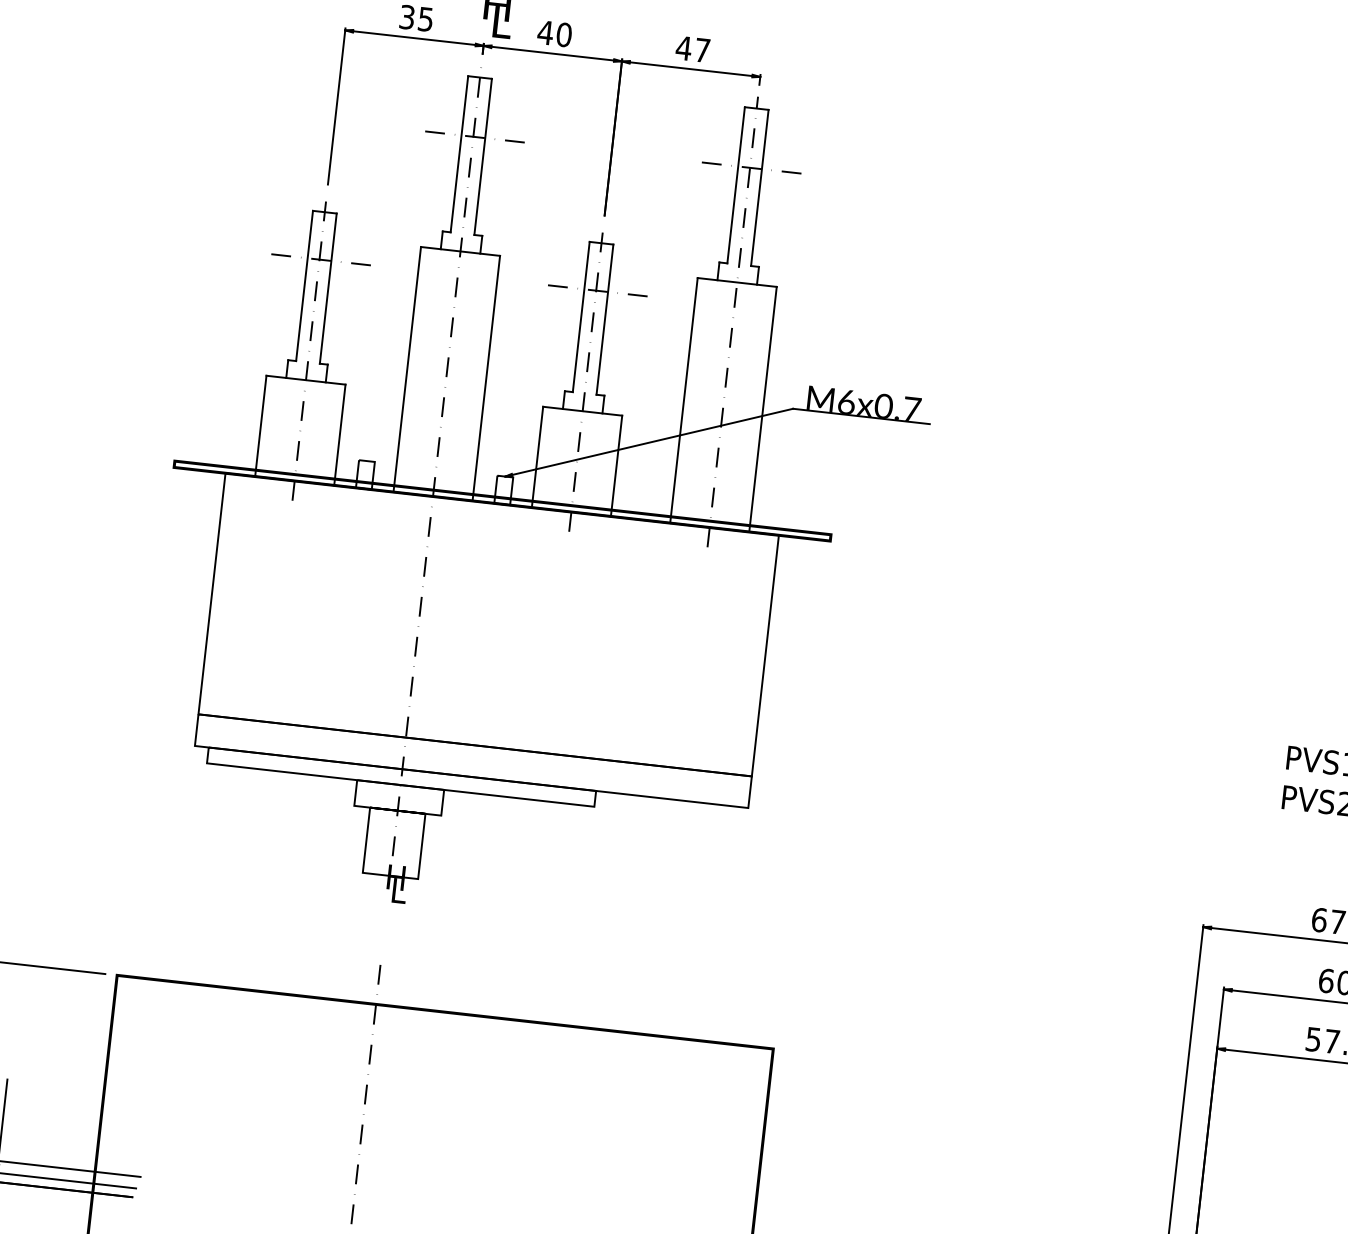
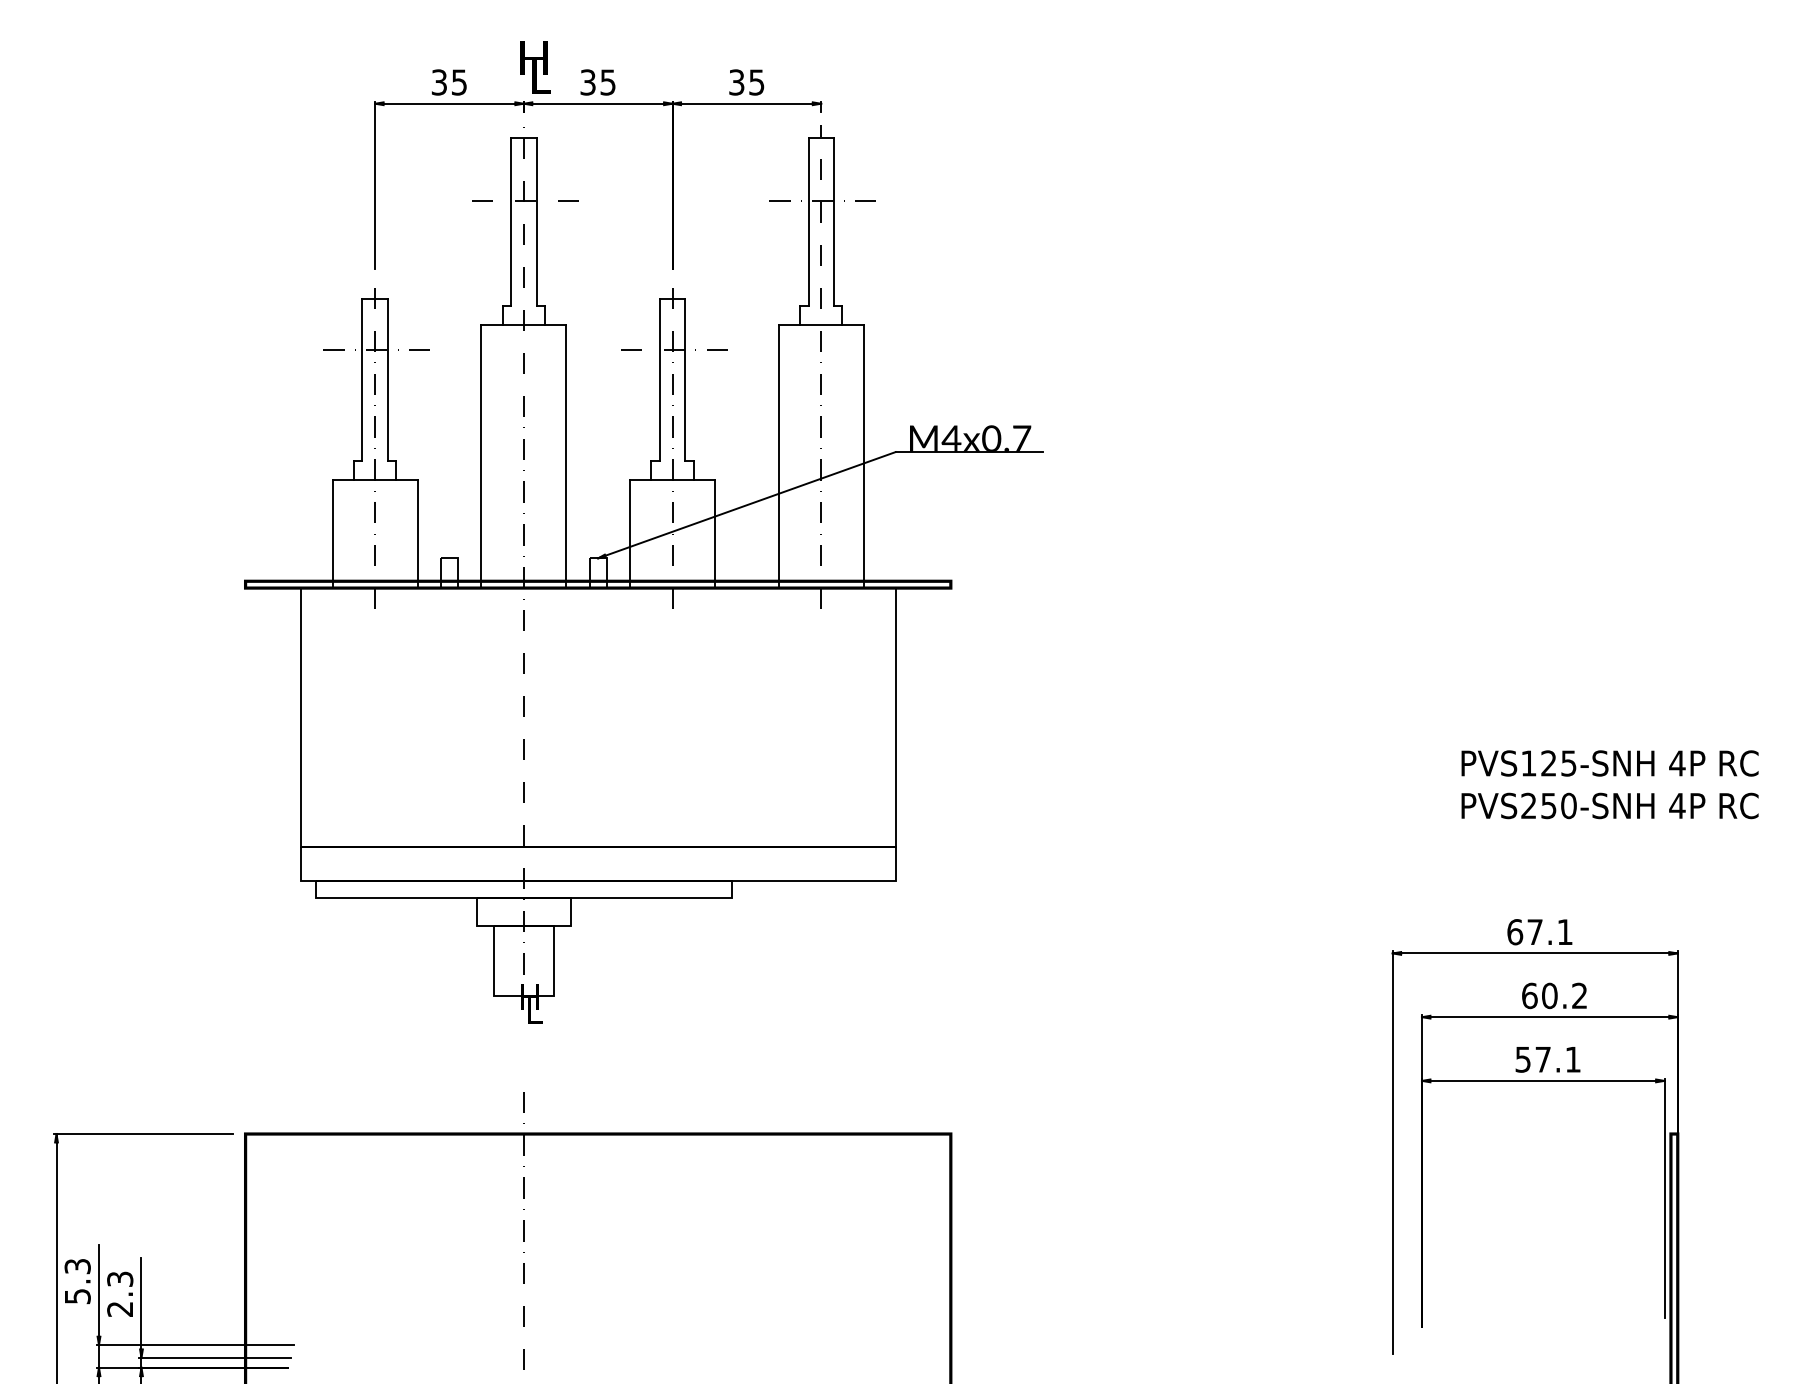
text: (554, 33) -> (597, 82), 40 -> 35
text: (692, 49) -> (746, 82), 47 -> 35
text: (846, 401) -> (951, 437), M6x0.7 -> M4x0.7

